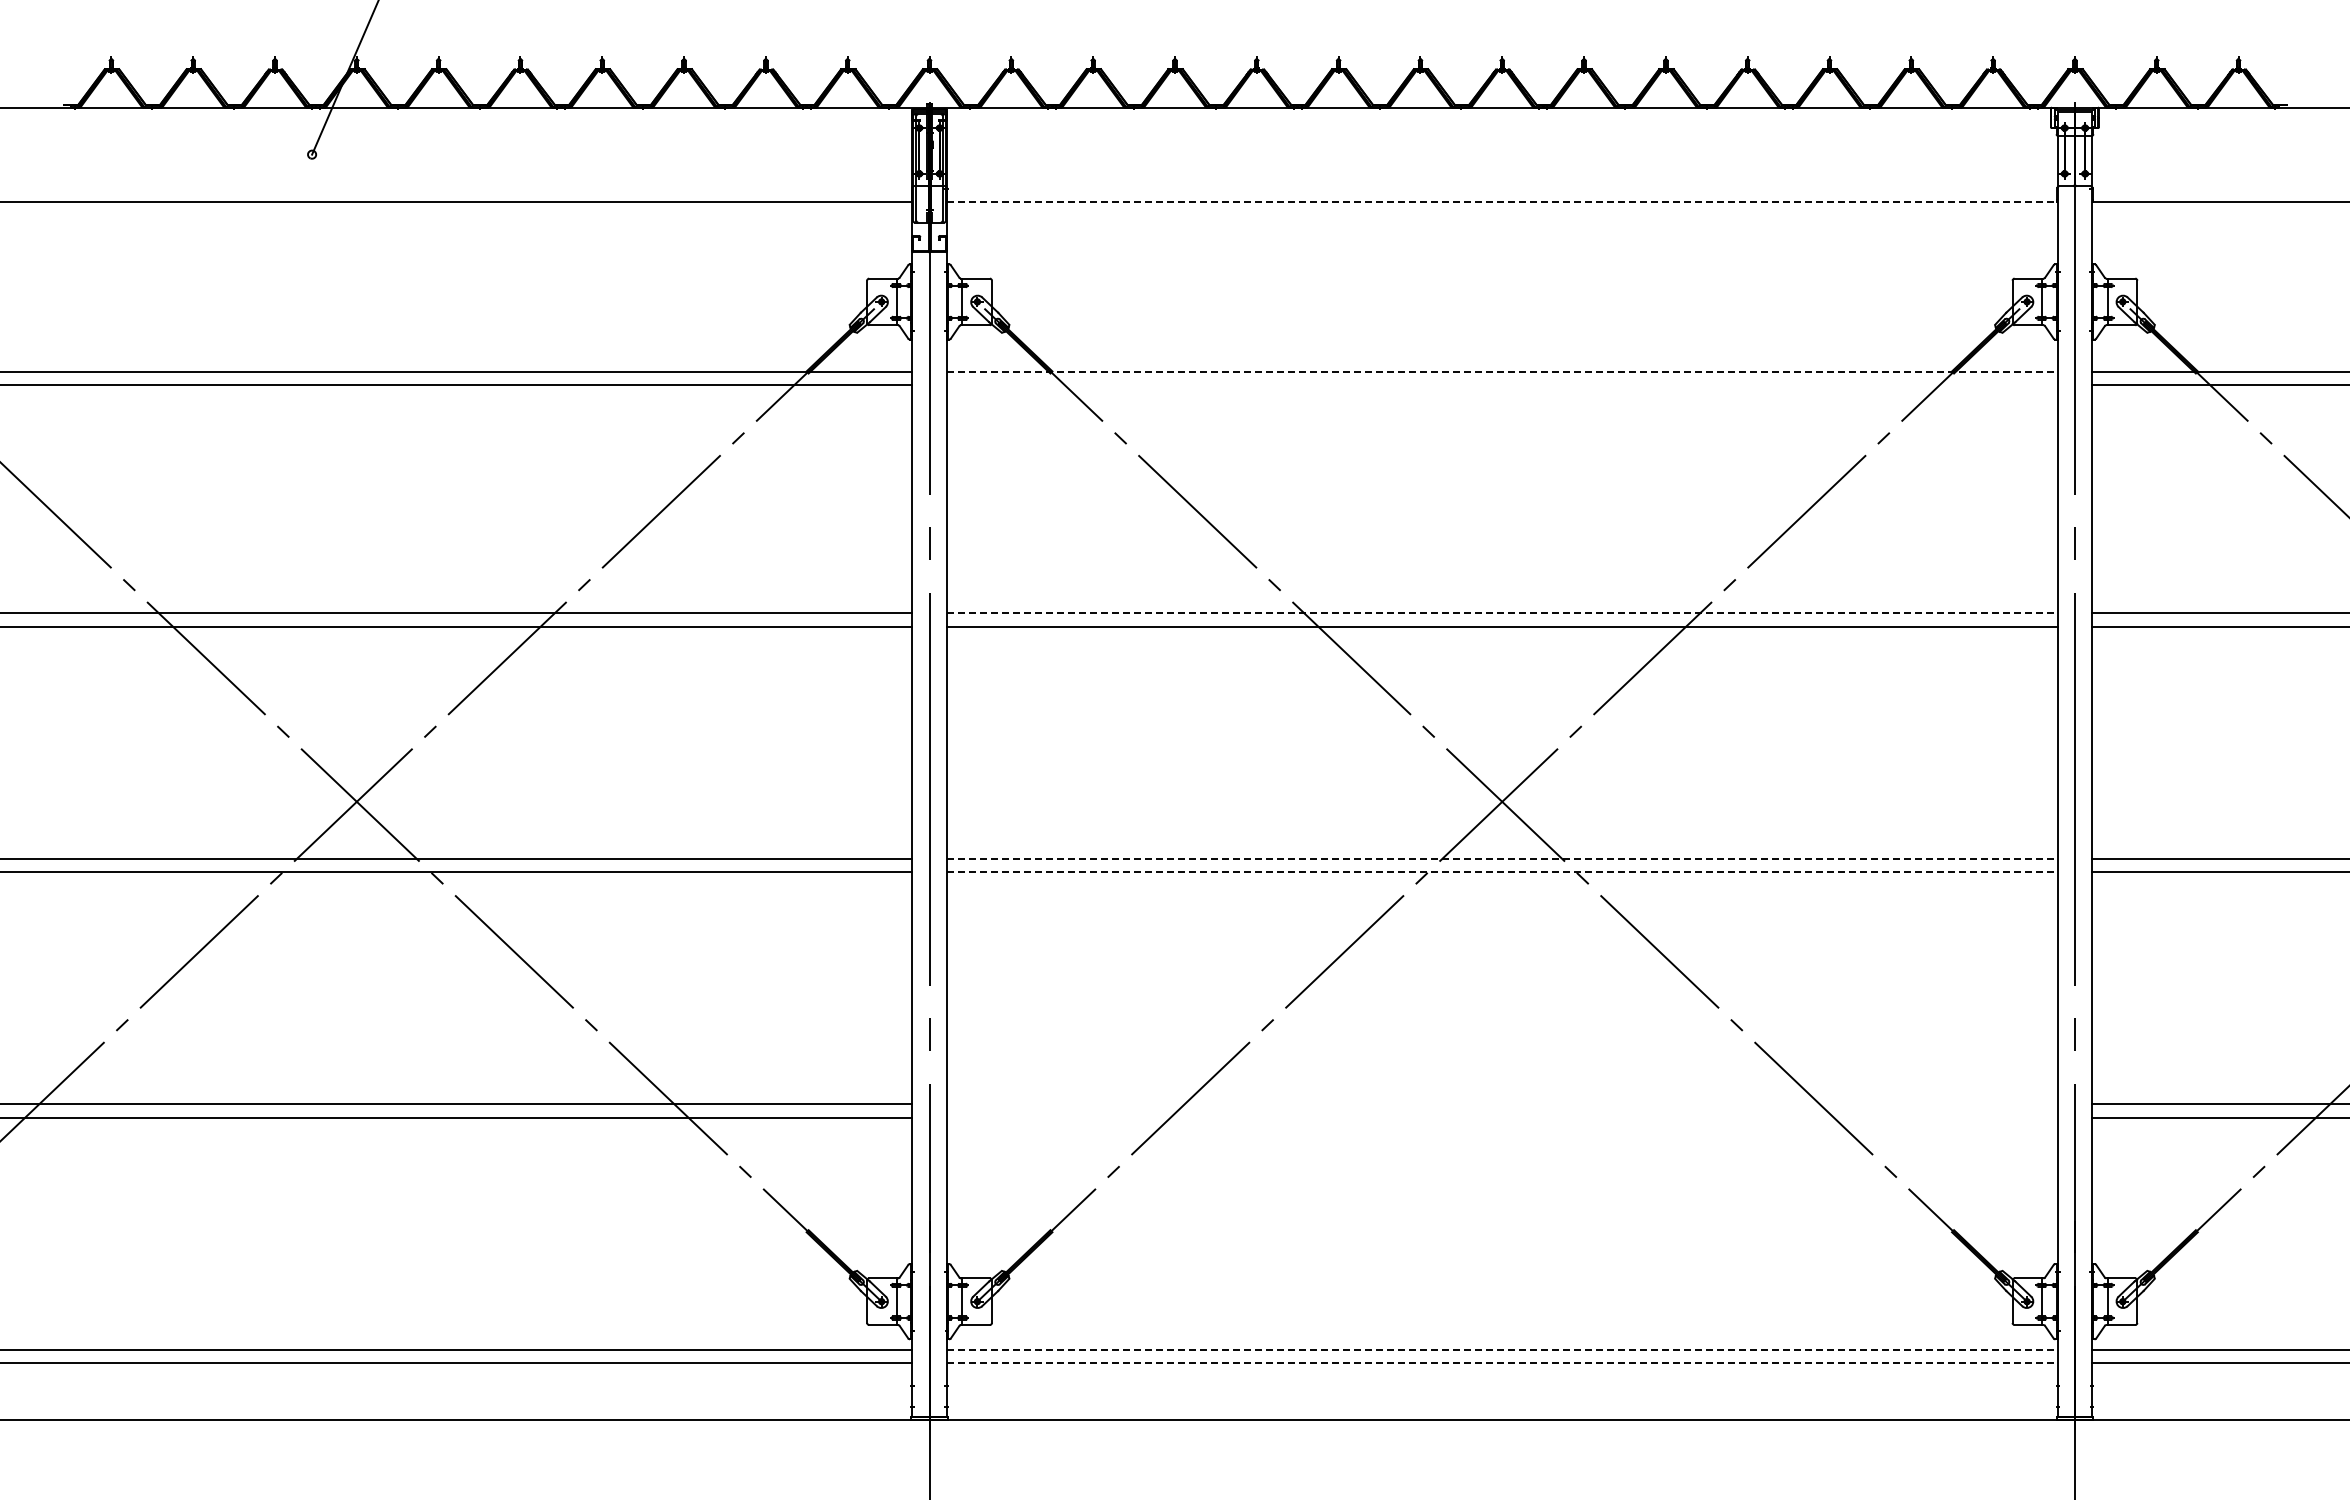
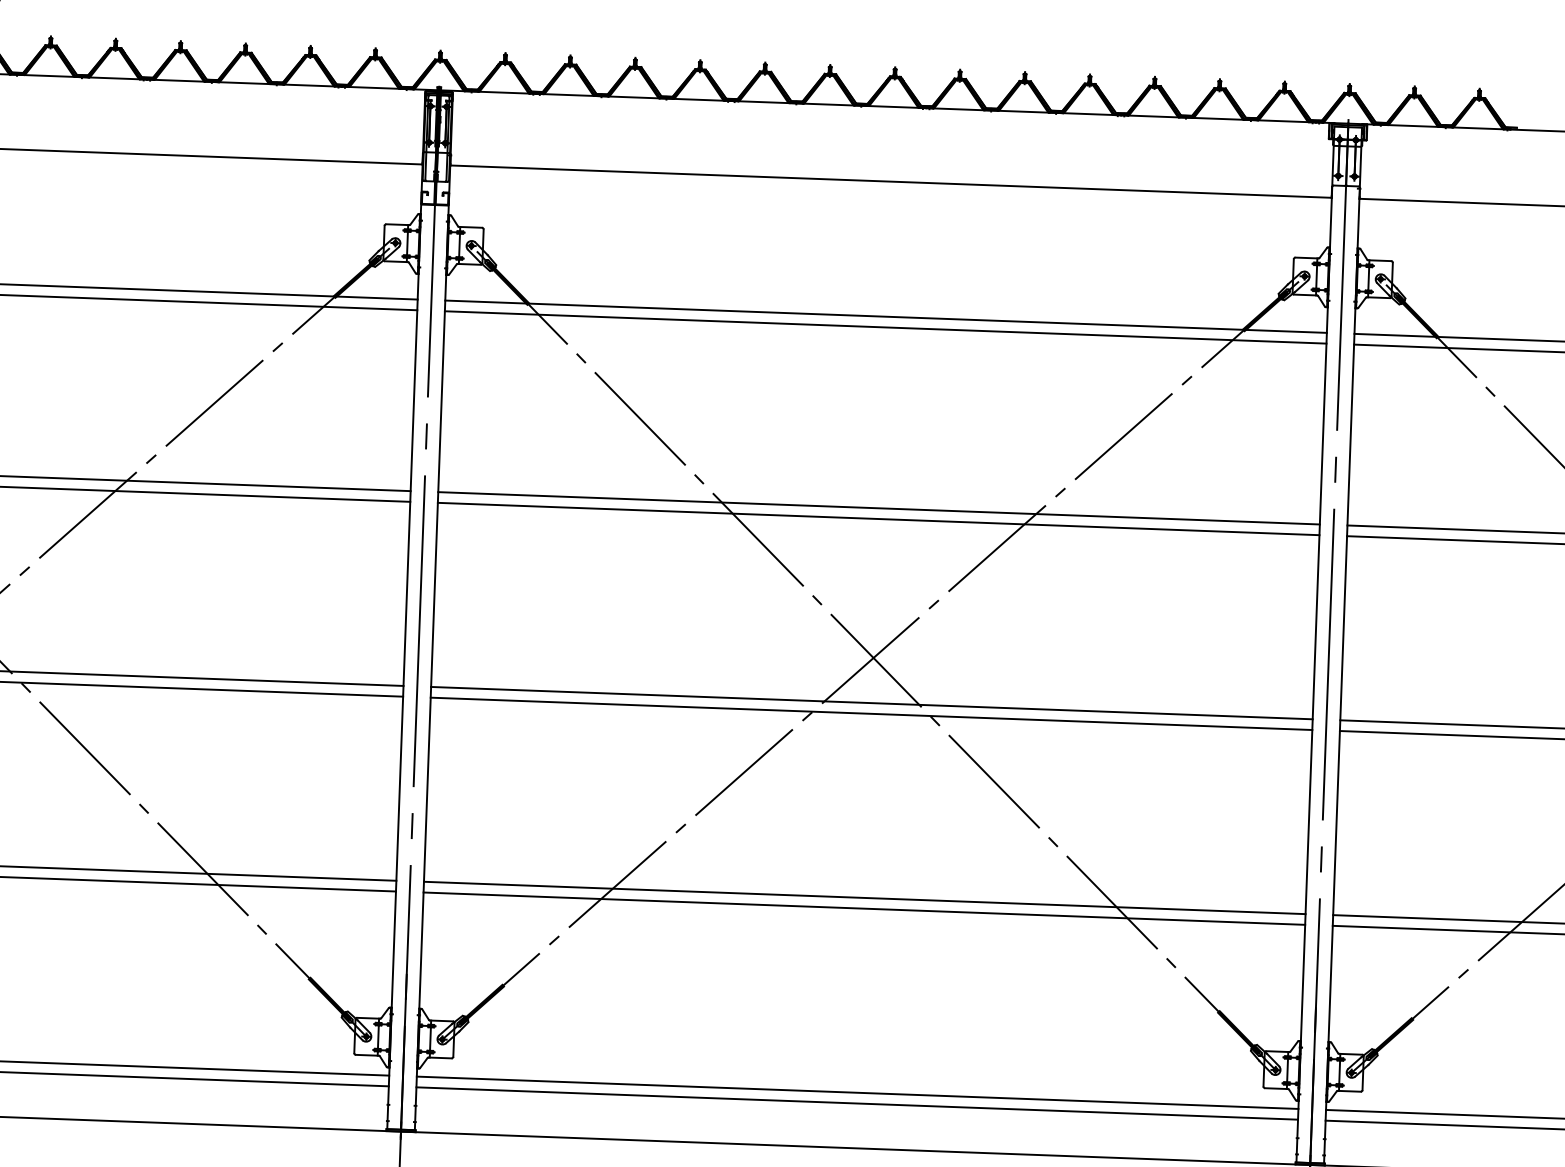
line: (1502, 201) -> (891, 181), dashed -> solid
line: (1502, 371) -> (886, 316), dashed -> solid
line: (1501, 385) -> (885, 327), added
line: (1502, 613) -> (879, 508), dashed -> solid
line: (1502, 858) -> (872, 702), dashed -> solid
line: (1502, 872) -> (871, 714), dashed -> solid
line: (1501, 1104) -> (864, 898), added
line: (1501, 1117) -> (863, 908), added
line: (1502, 1349) -> (857, 1092), dashed -> solid
line: (1502, 1363) -> (857, 1103), dashed -> solid

